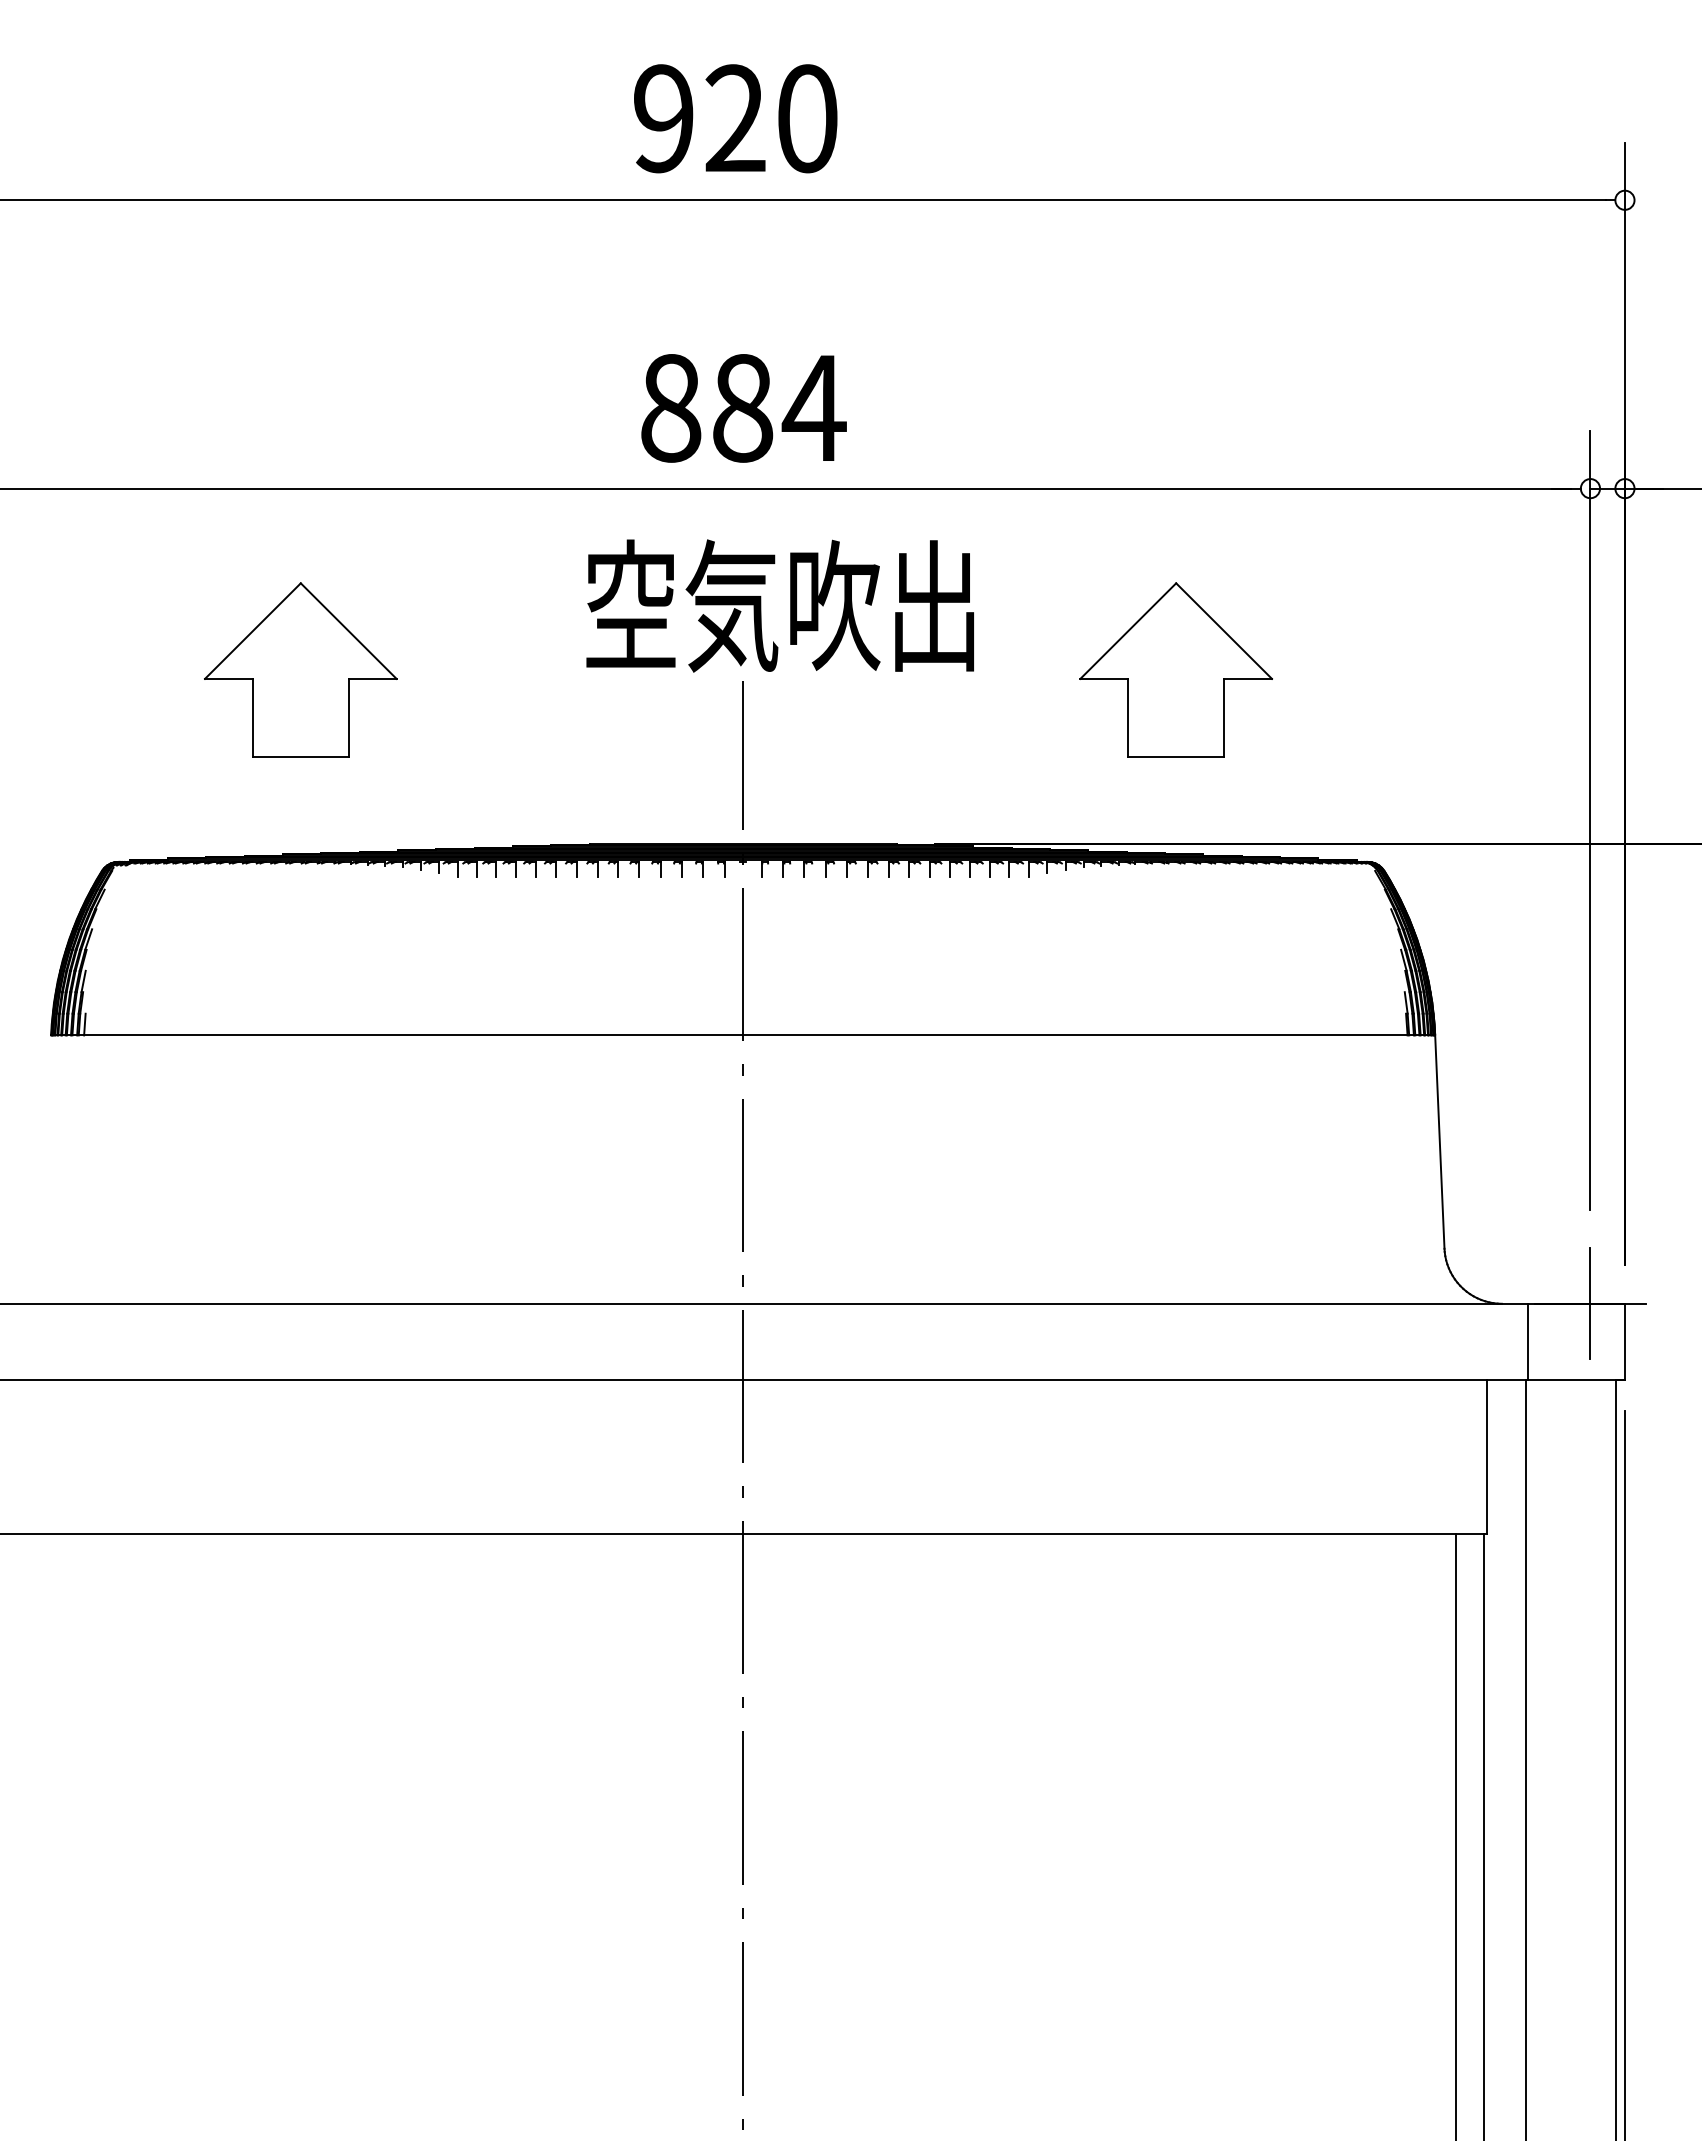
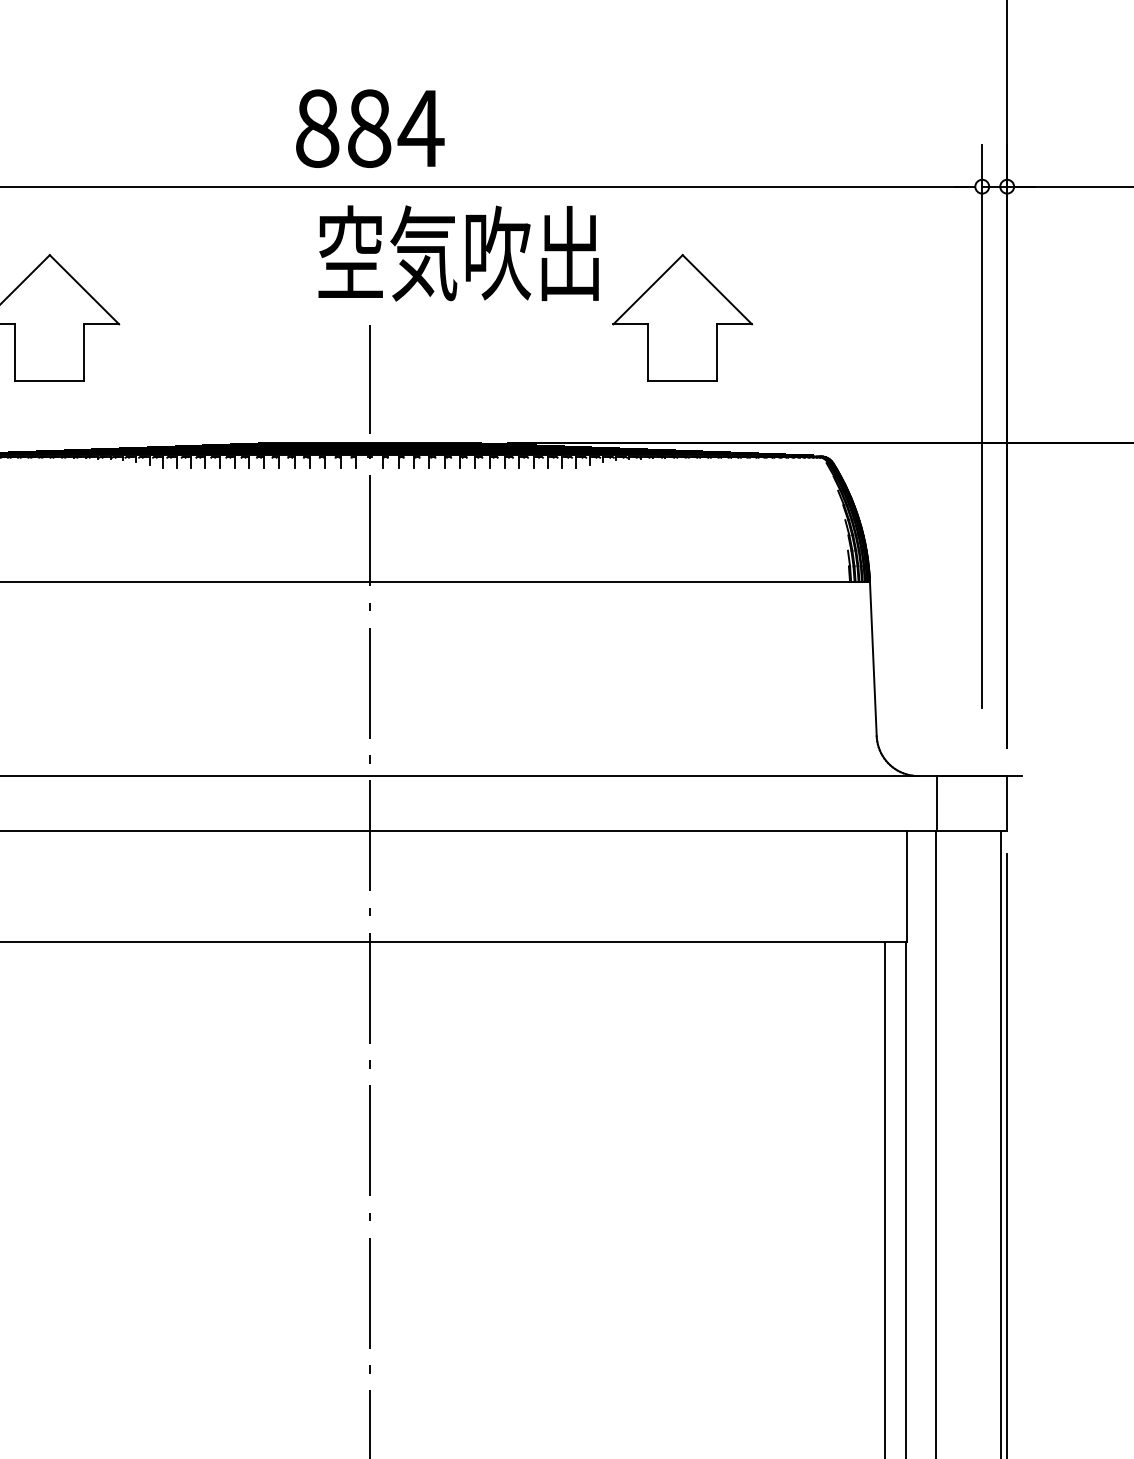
text: (779, 605) -> (458, 253), moved
line: (1590, 1303) -> (982, 775), removed

